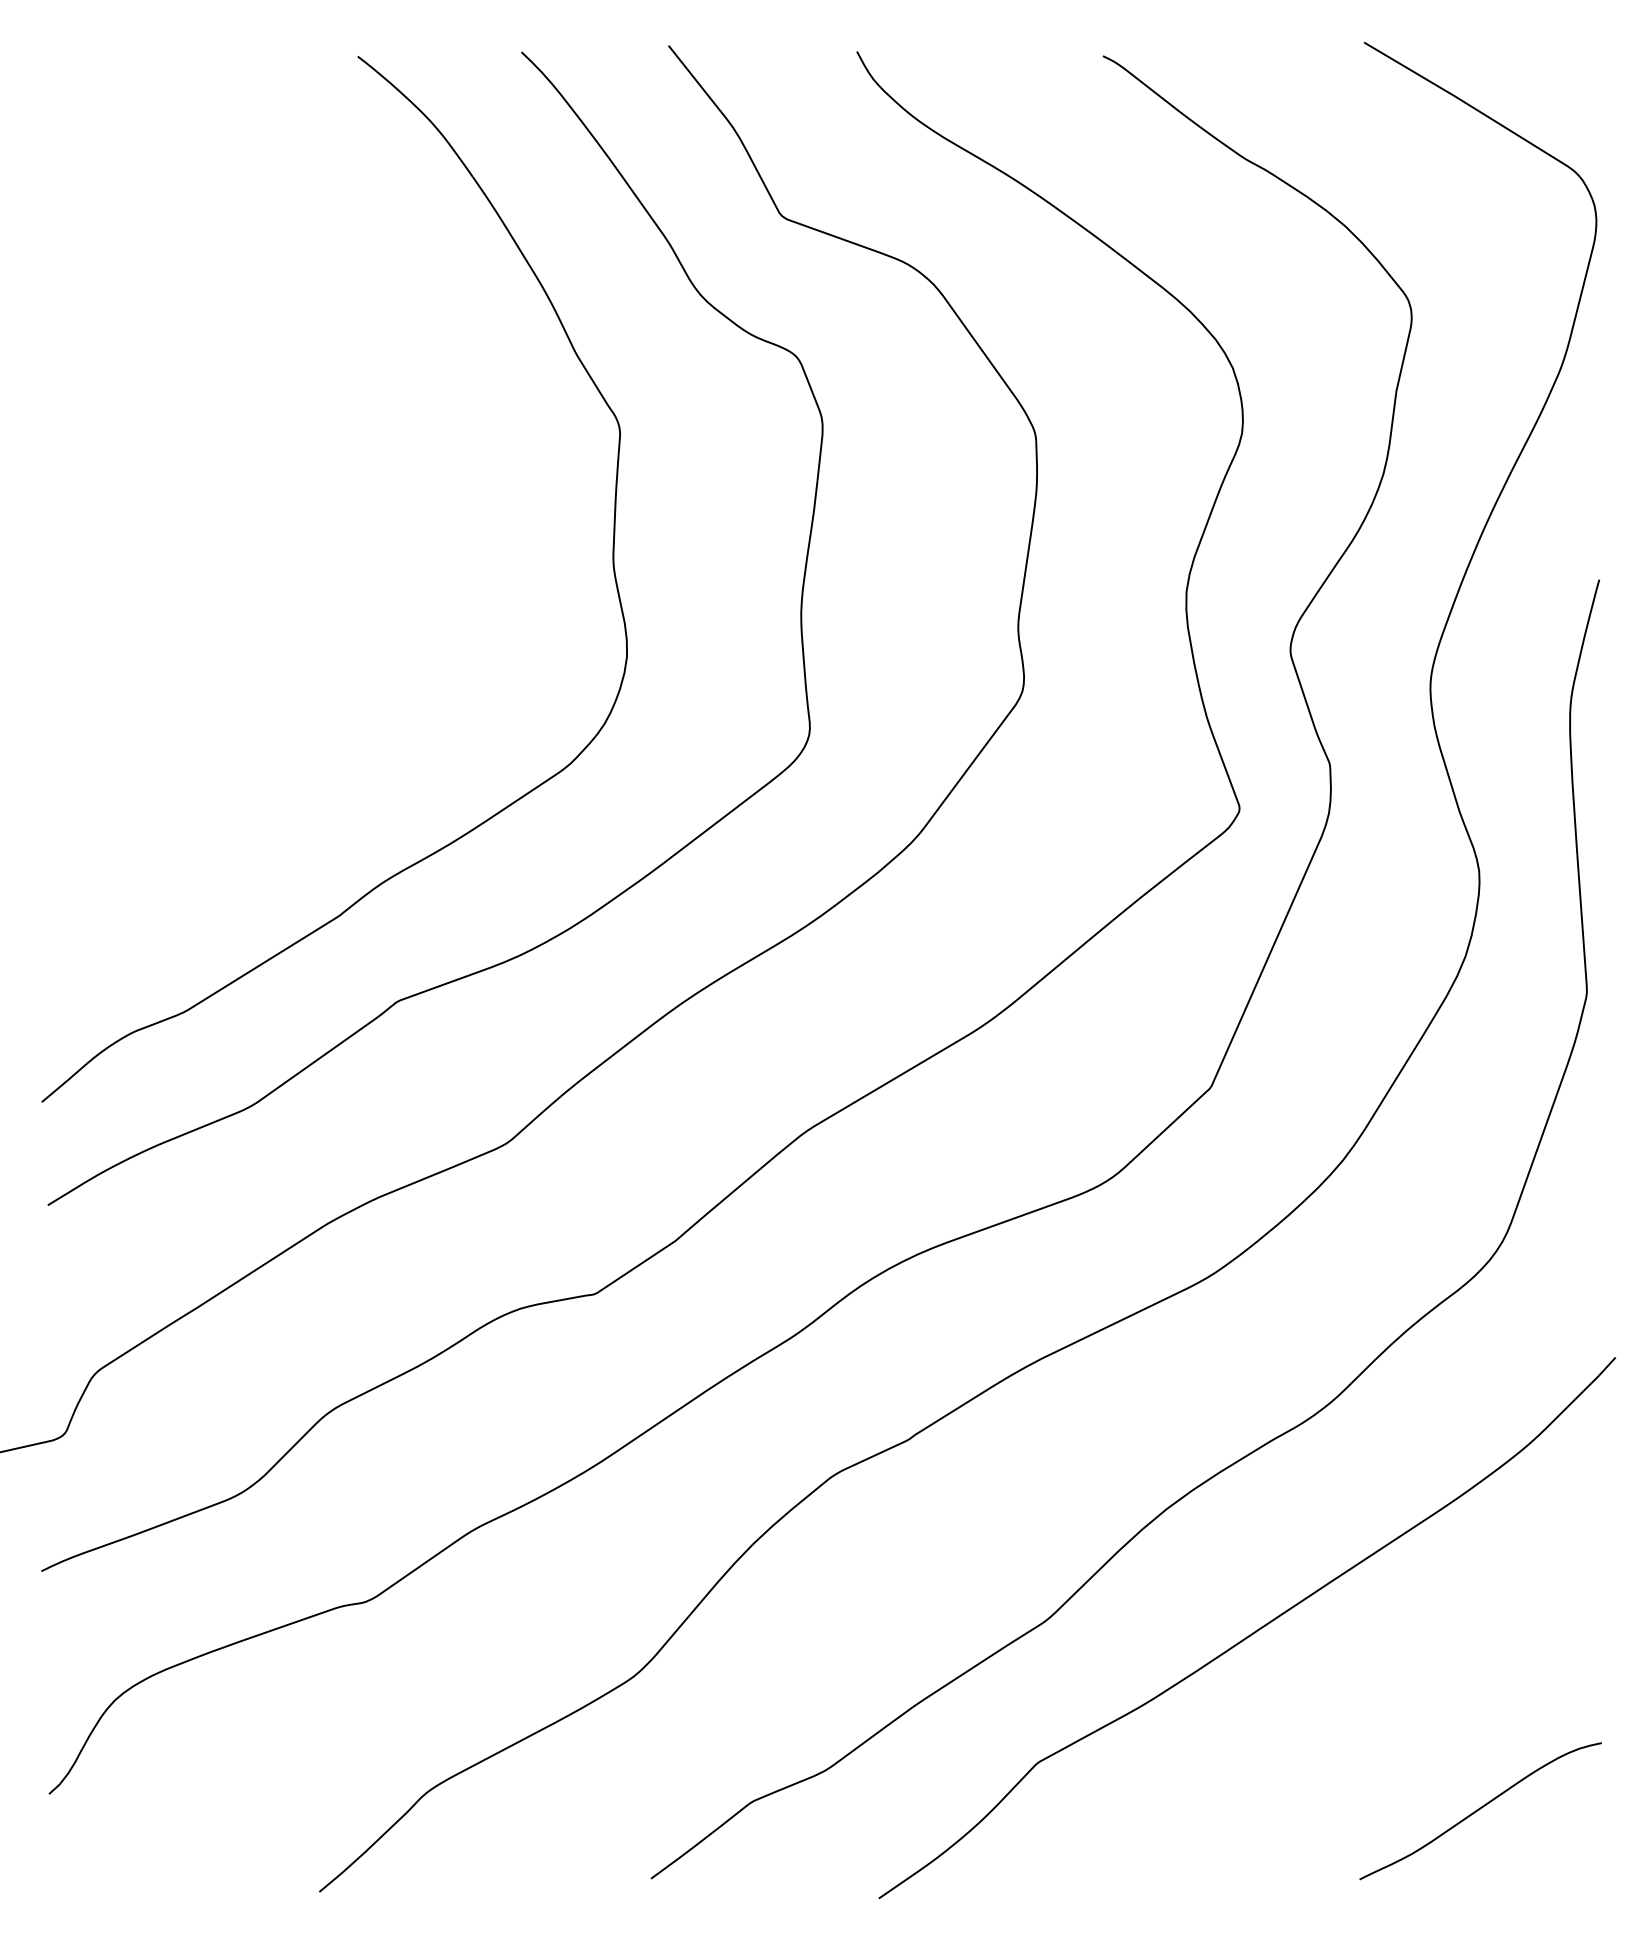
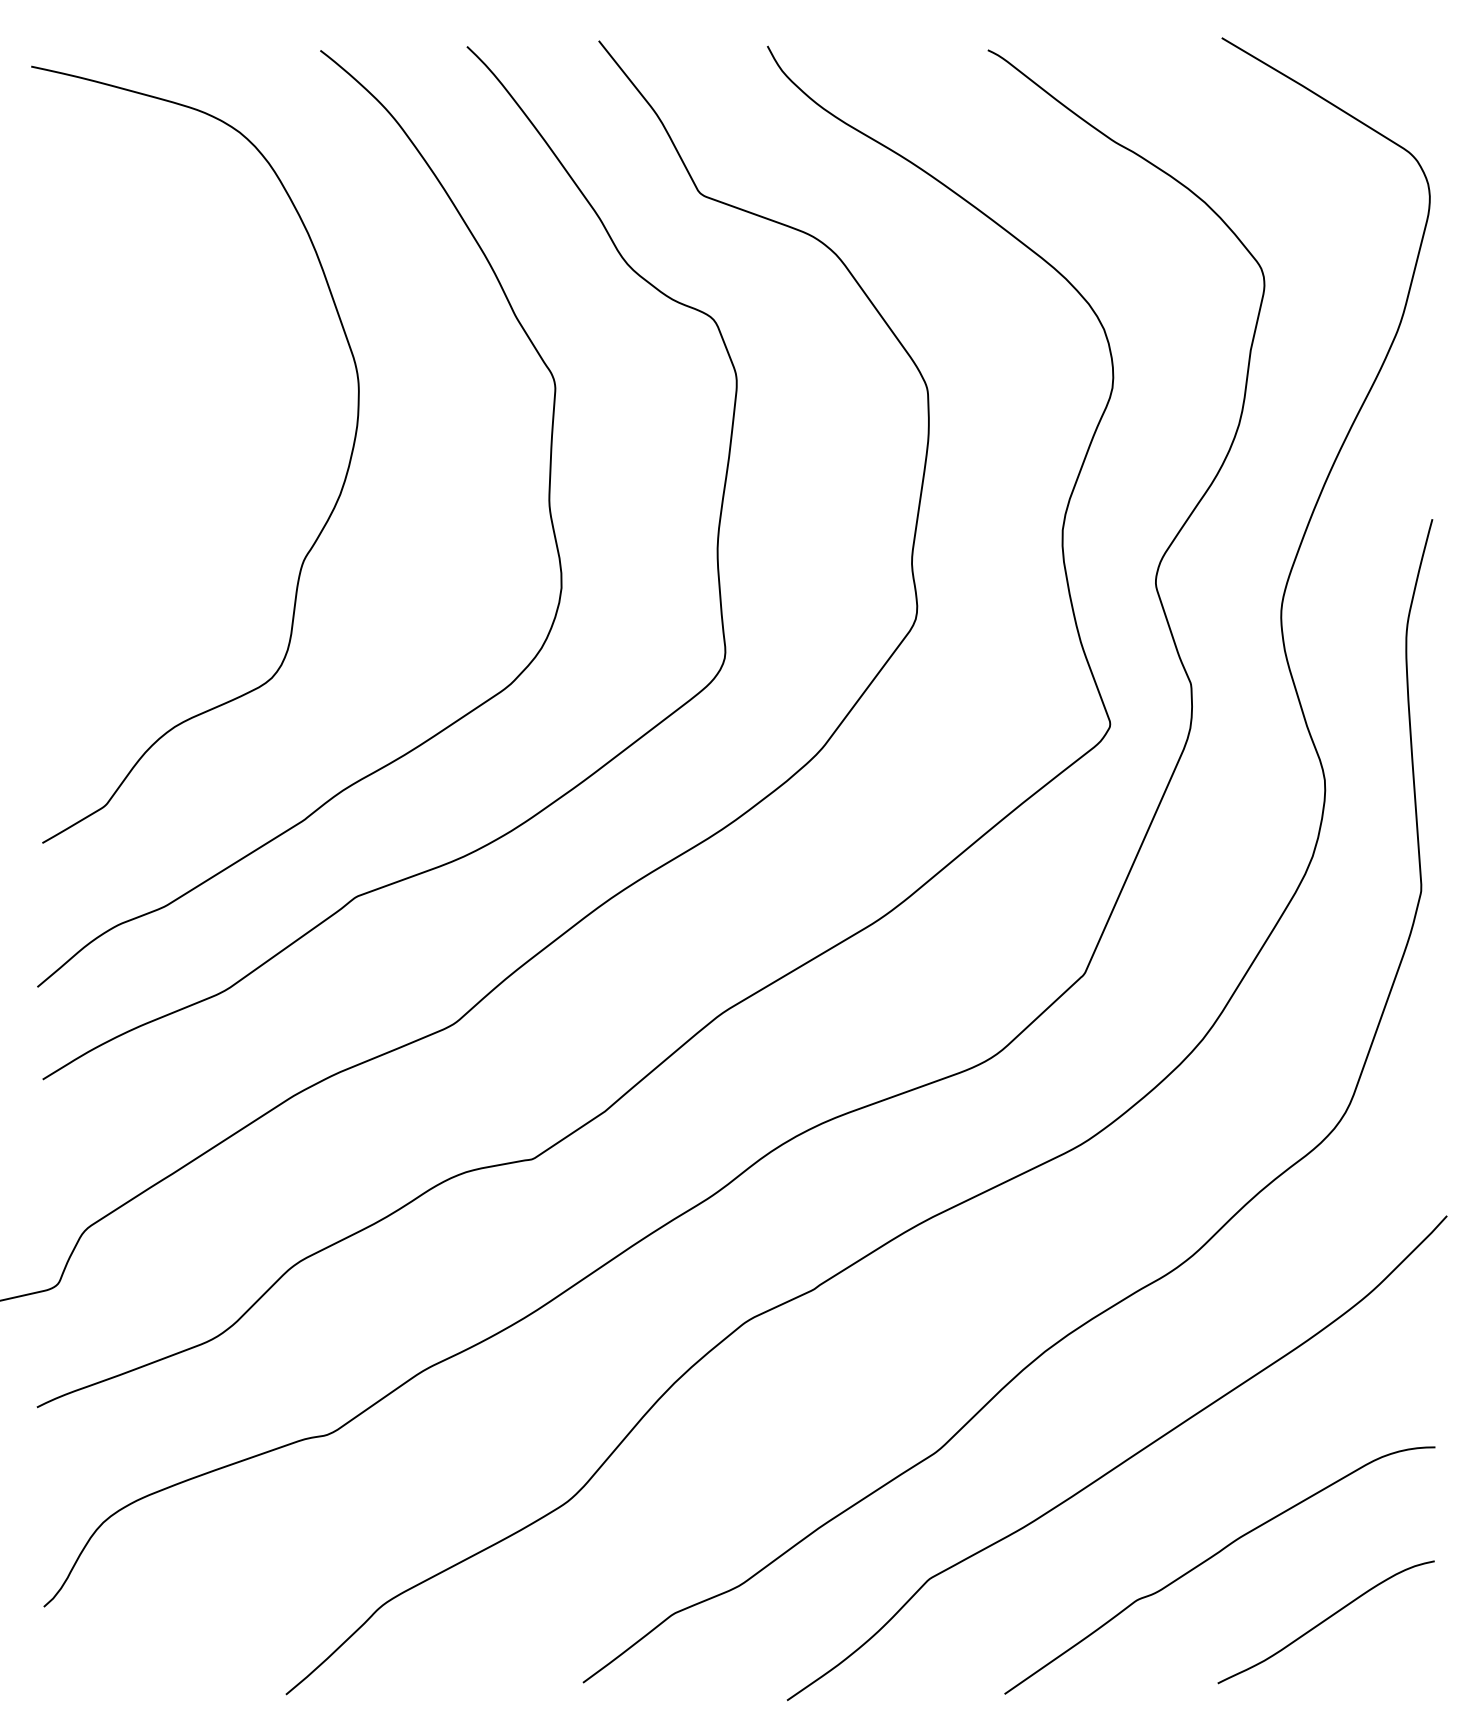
curve: (361, 586) -> (323, 525), added
curve: (1352, 1739) -> (1211, 1558), added

